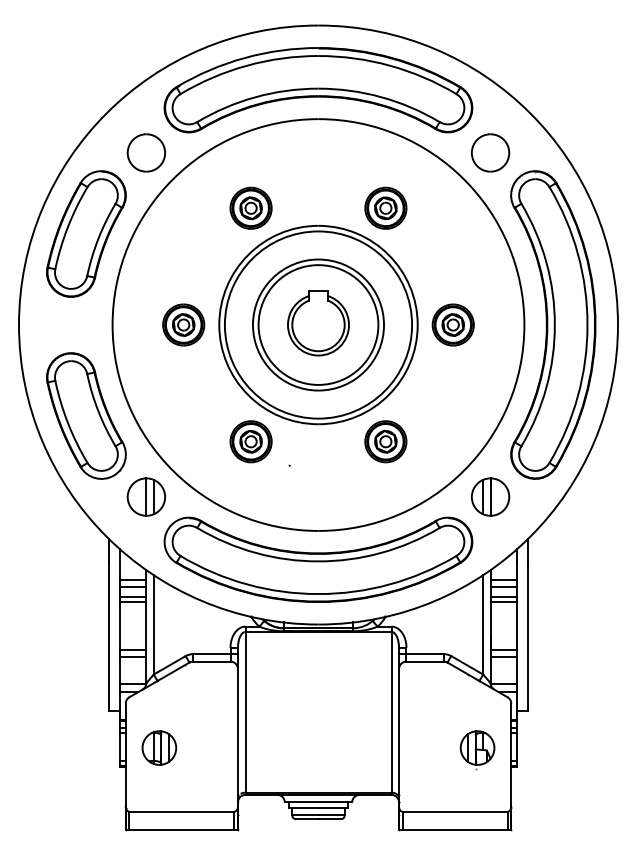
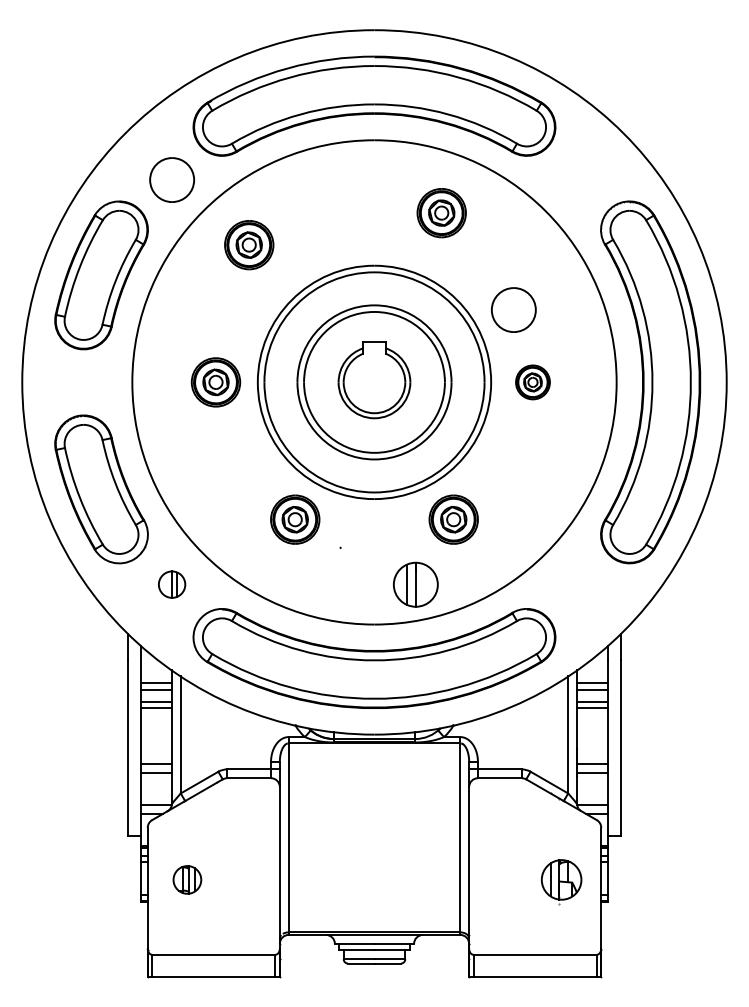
part: (490, 152) -> (513, 309), moved
part: (251, 208) -> (249, 245), moved
part: (385, 208) -> (441, 213), moved
part: (452, 325) -> (532, 382), size x0.7
part: (145, 496) -> (171, 584), size x0.6
part: (490, 496) -> (415, 584), moved
part: (159, 747) -> (187, 879), size x0.7

